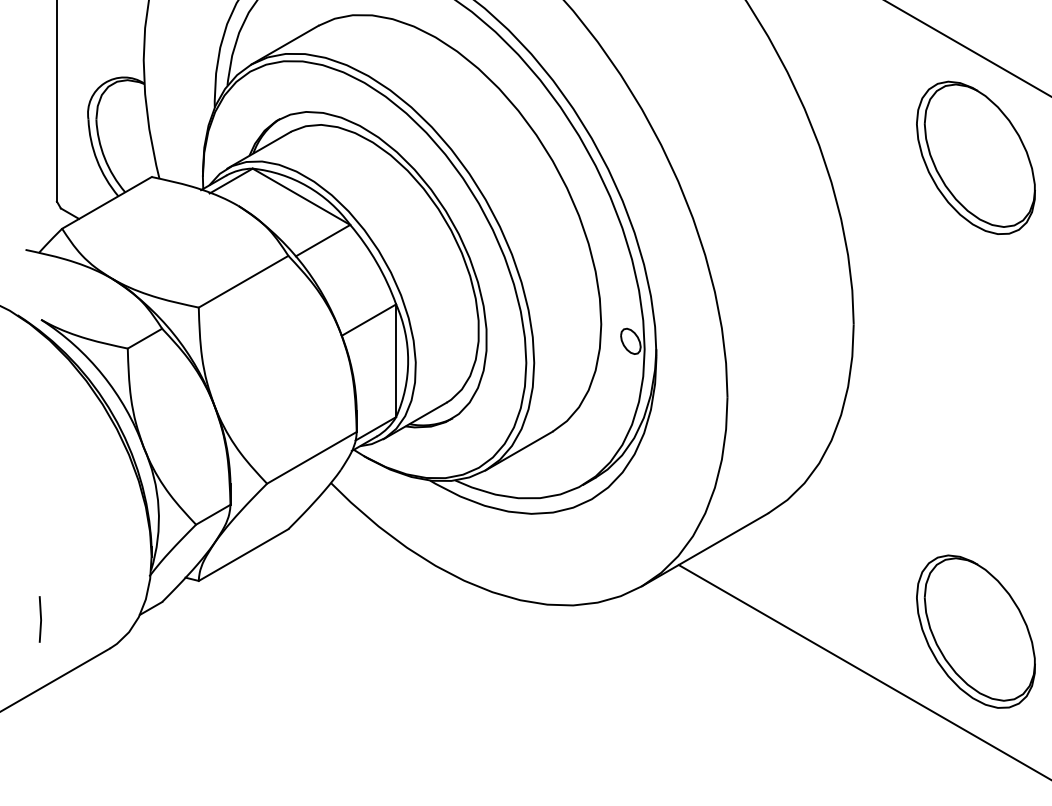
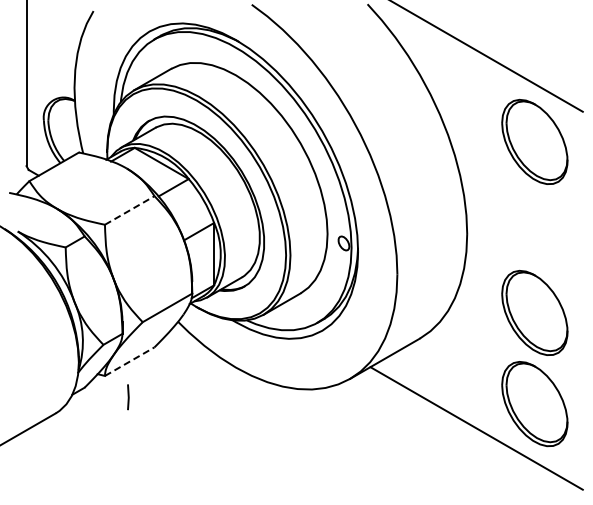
line: (243, 281) -> (129, 210), solid -> dashed
part: (975, 466) -> (534, 312), added
line: (243, 554) -> (129, 361), solid -> dashed
line: (40, 619) -> (128, 397), moved

